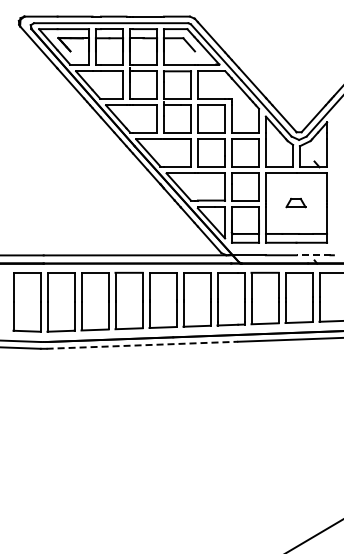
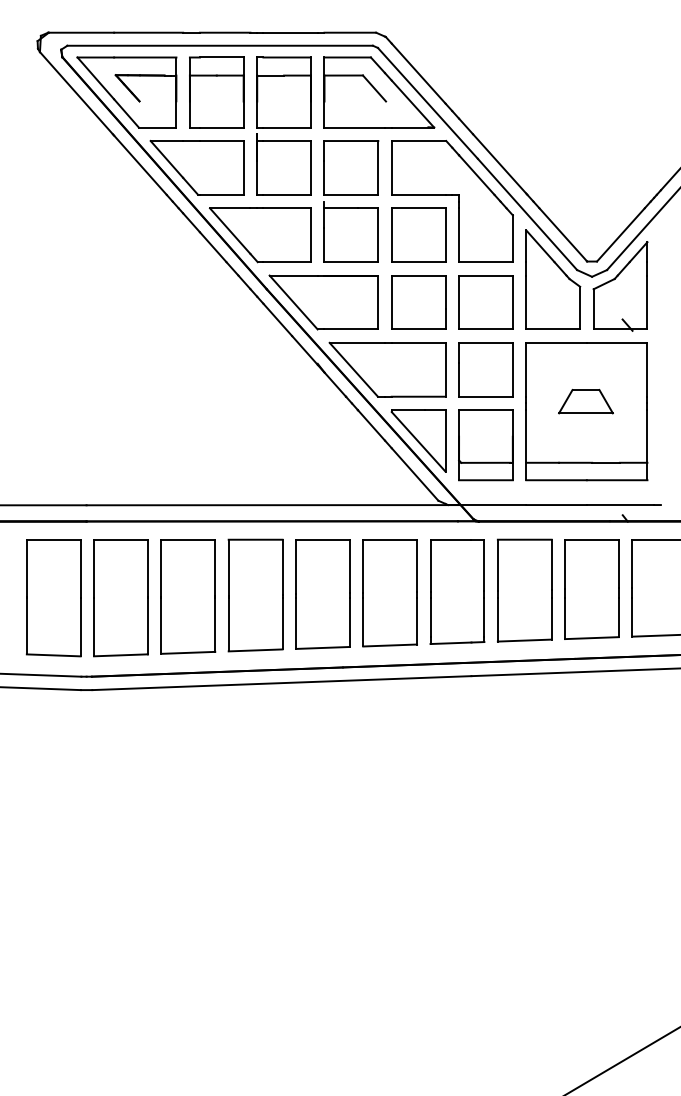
part: (295, 202) -> (584, 400), size x1.43
line: (313, 255) -> (620, 505), dashed -> solid
line: (142, 345) -> (282, 683), dashed -> solid

